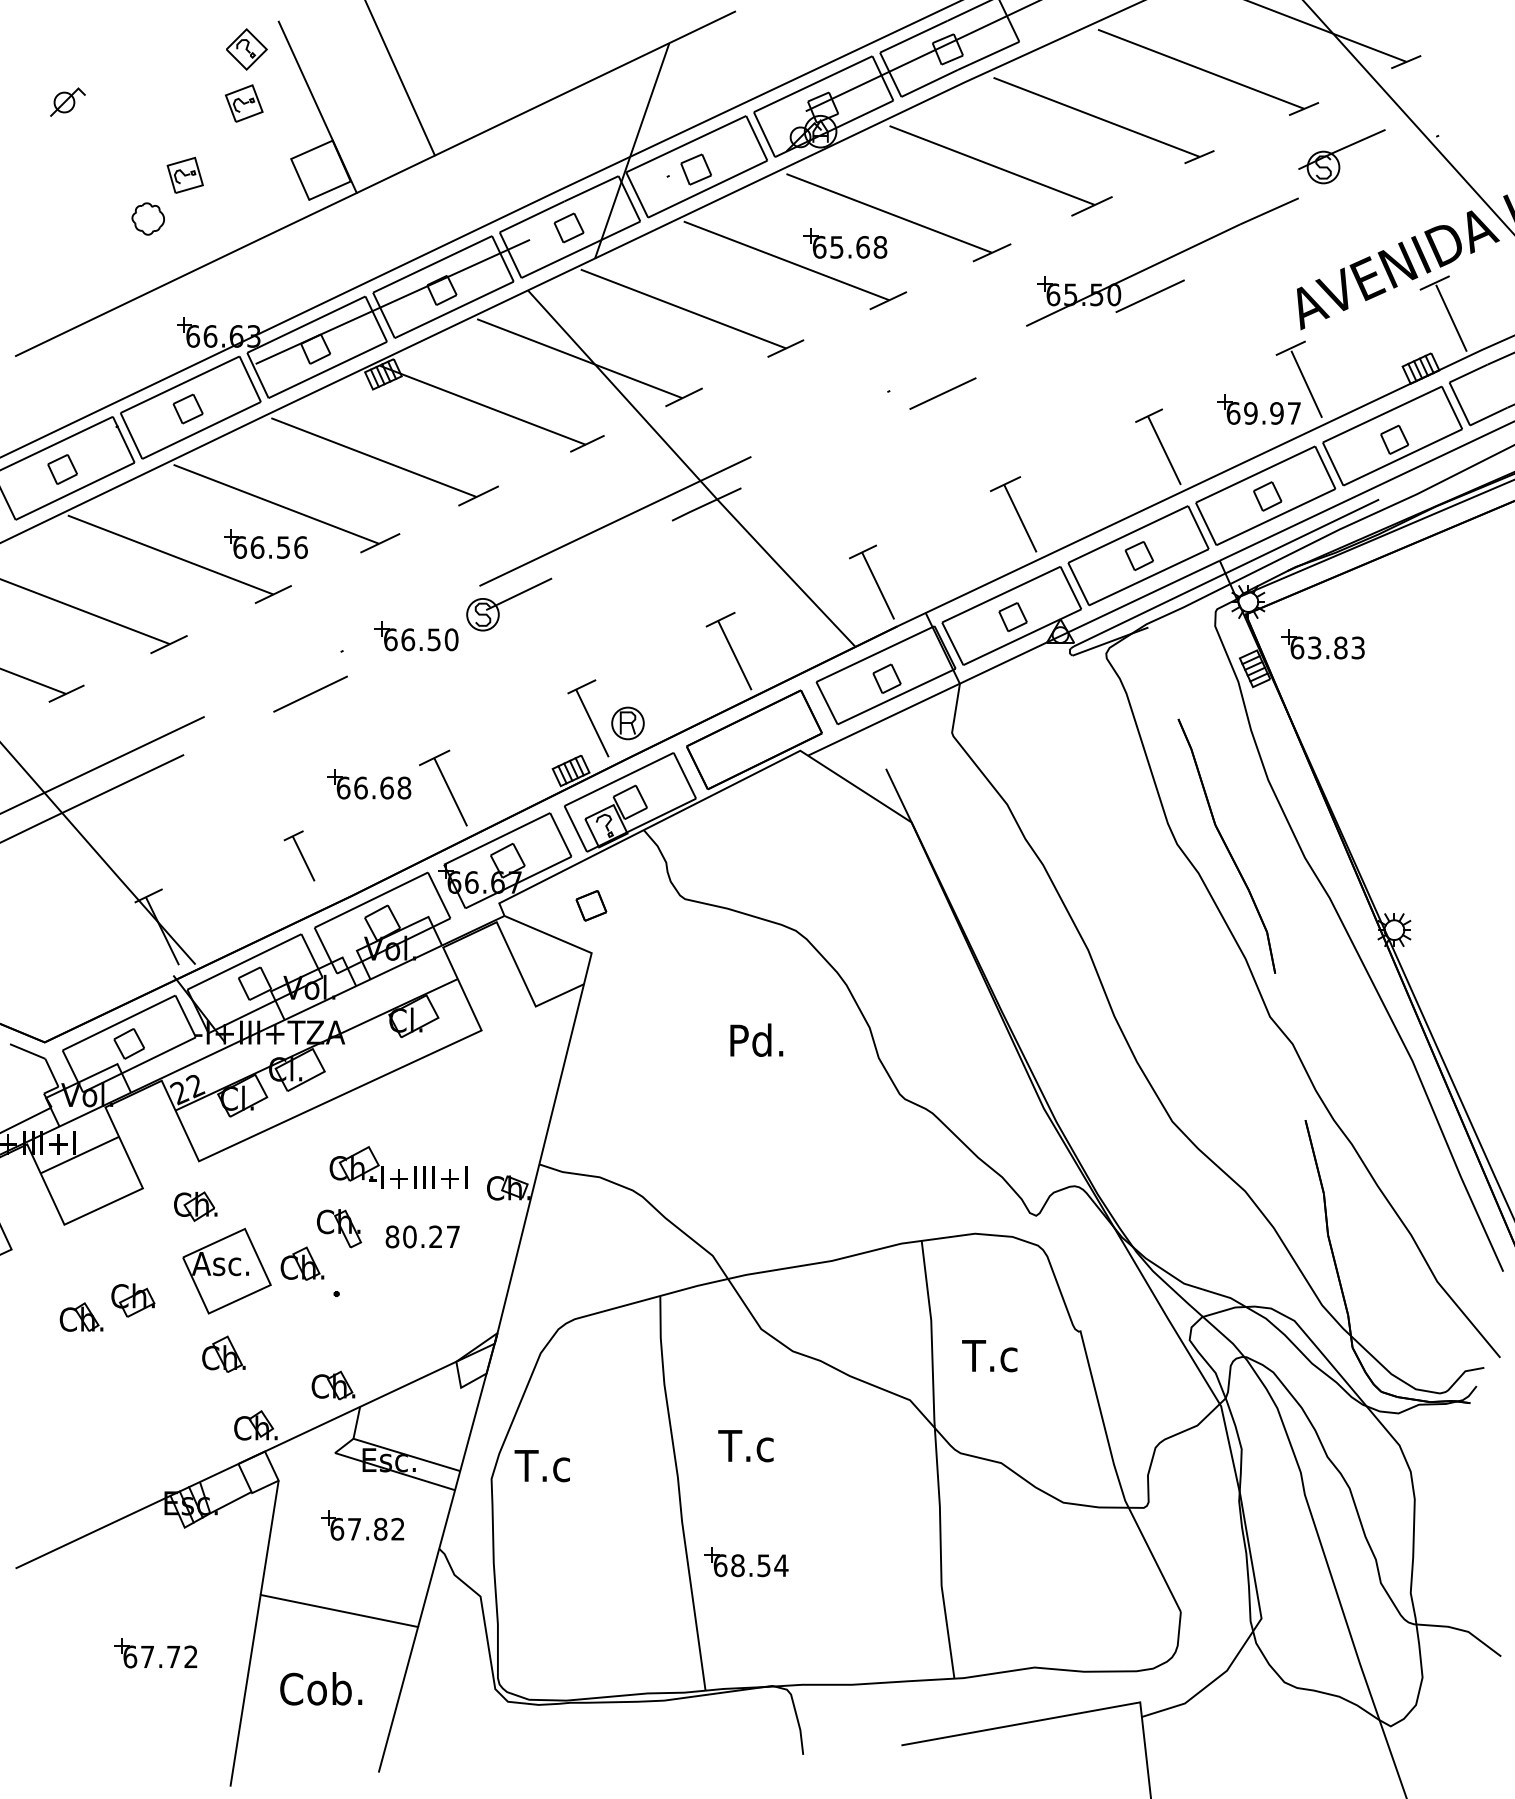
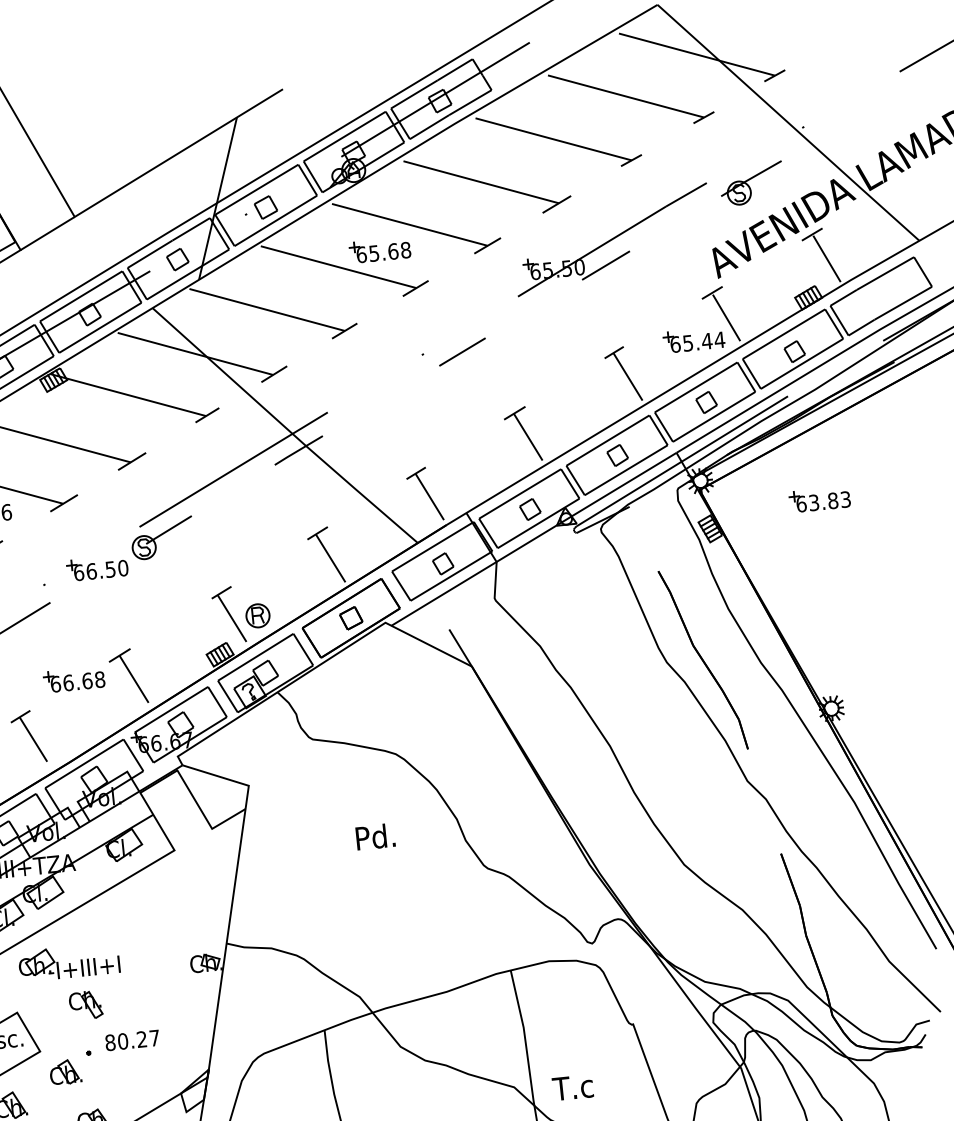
part: (1341, 156) -> (751, 183), moved
text: (1272, 413) -> (703, 341), 69.97 -> 65.44
part: (1322, 644) -> (819, 499), moved
part: (299, 855) -> (28, 736), size x1.43
part: (591, 905) -> (351, 618), moved
part: (398, 1167) -> (68, 962), moved
text: (422, 1236) -> (132, 1040), moved
part: (302, 1263) -> (65, 1072), moved
text: (989, 1356) -> (572, 1088), moved

